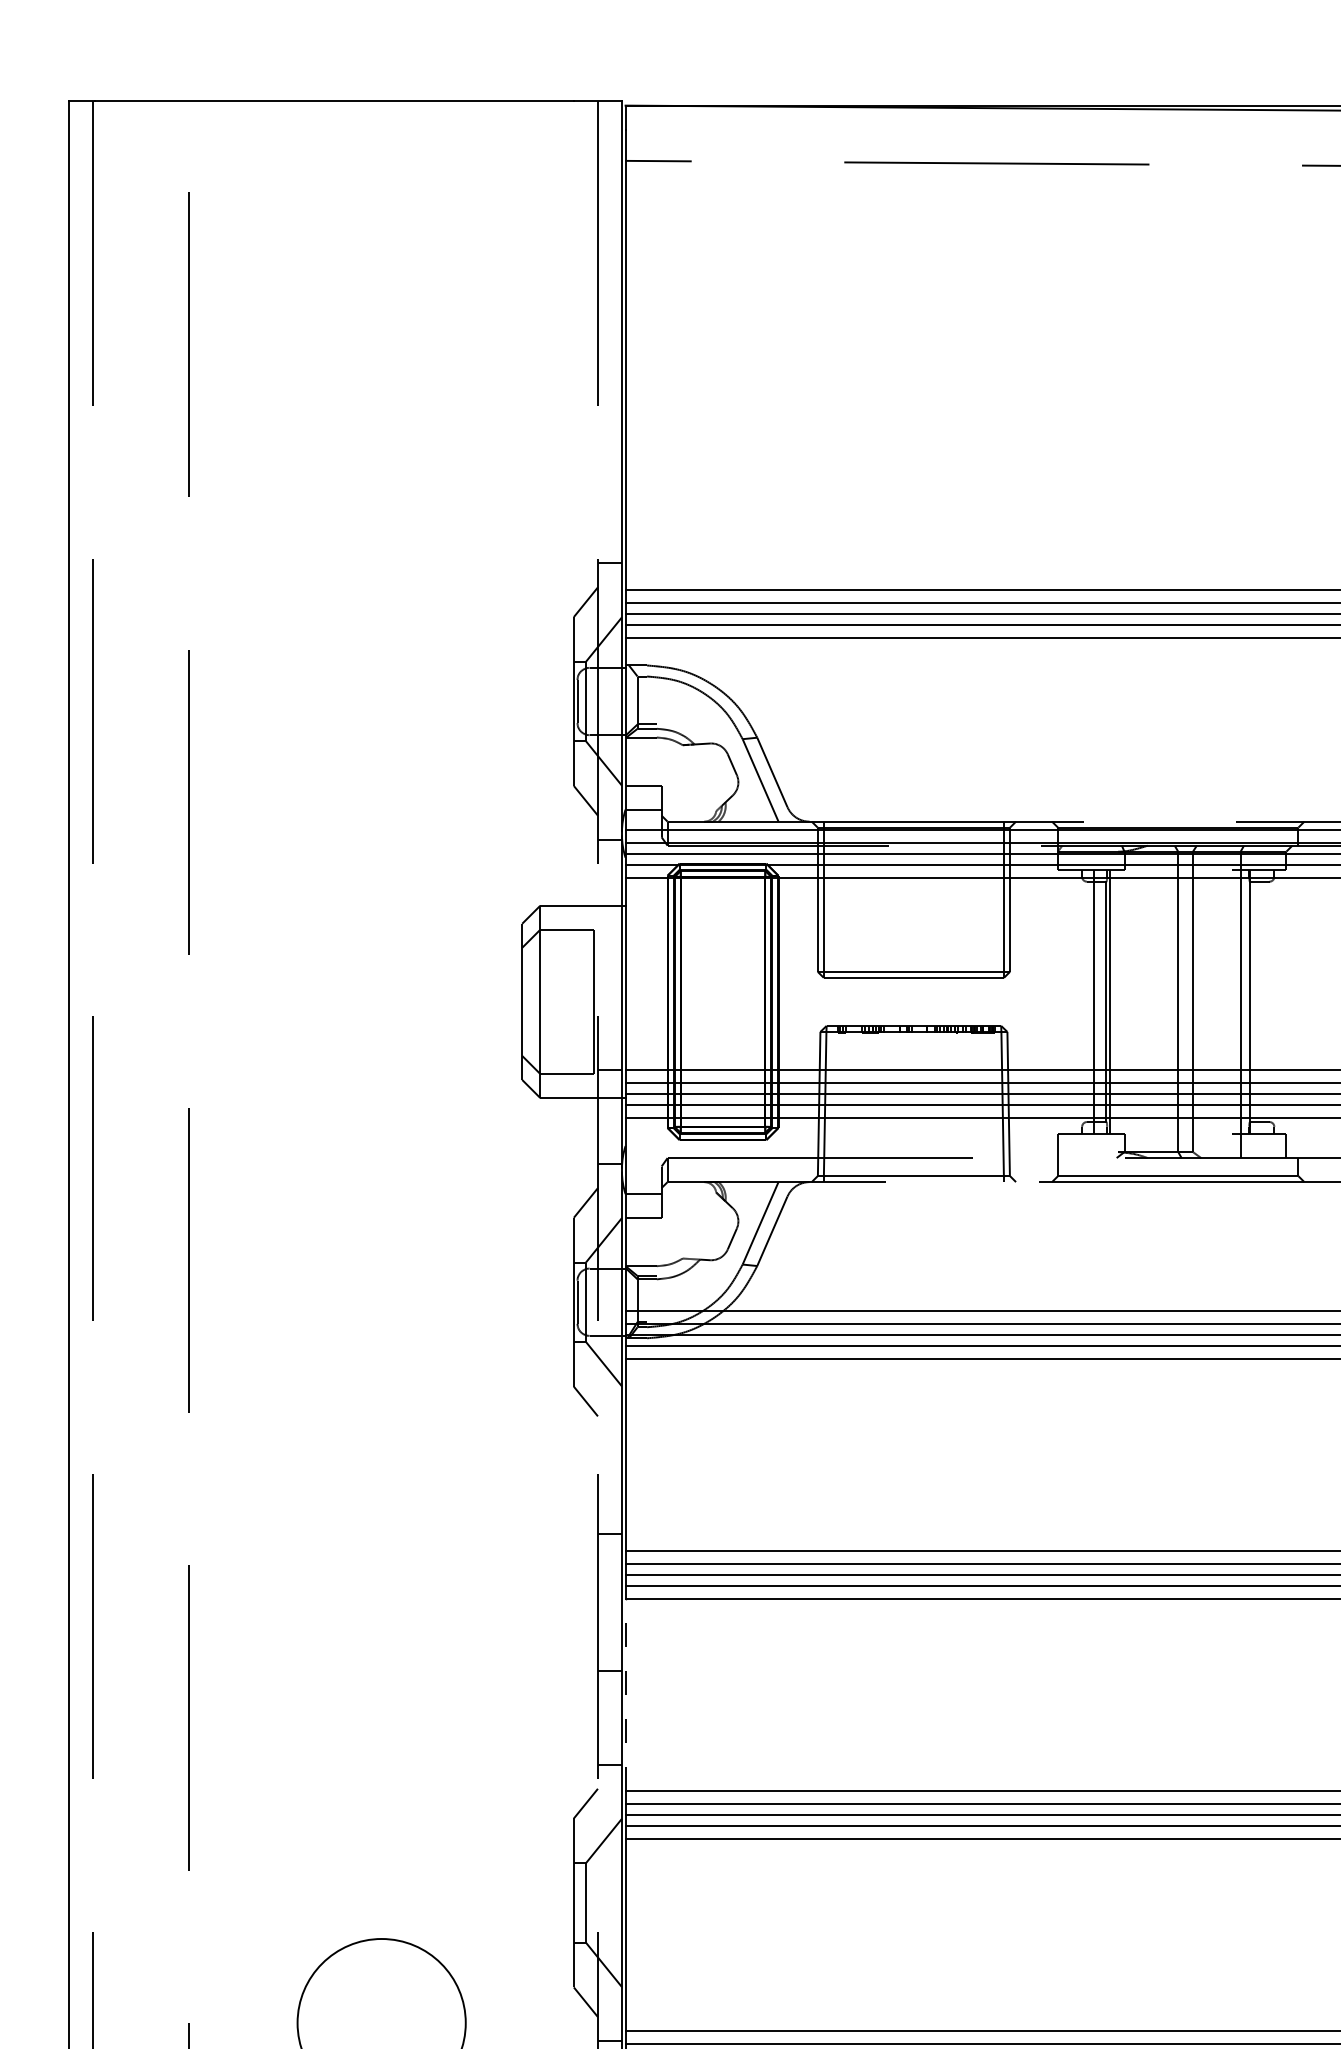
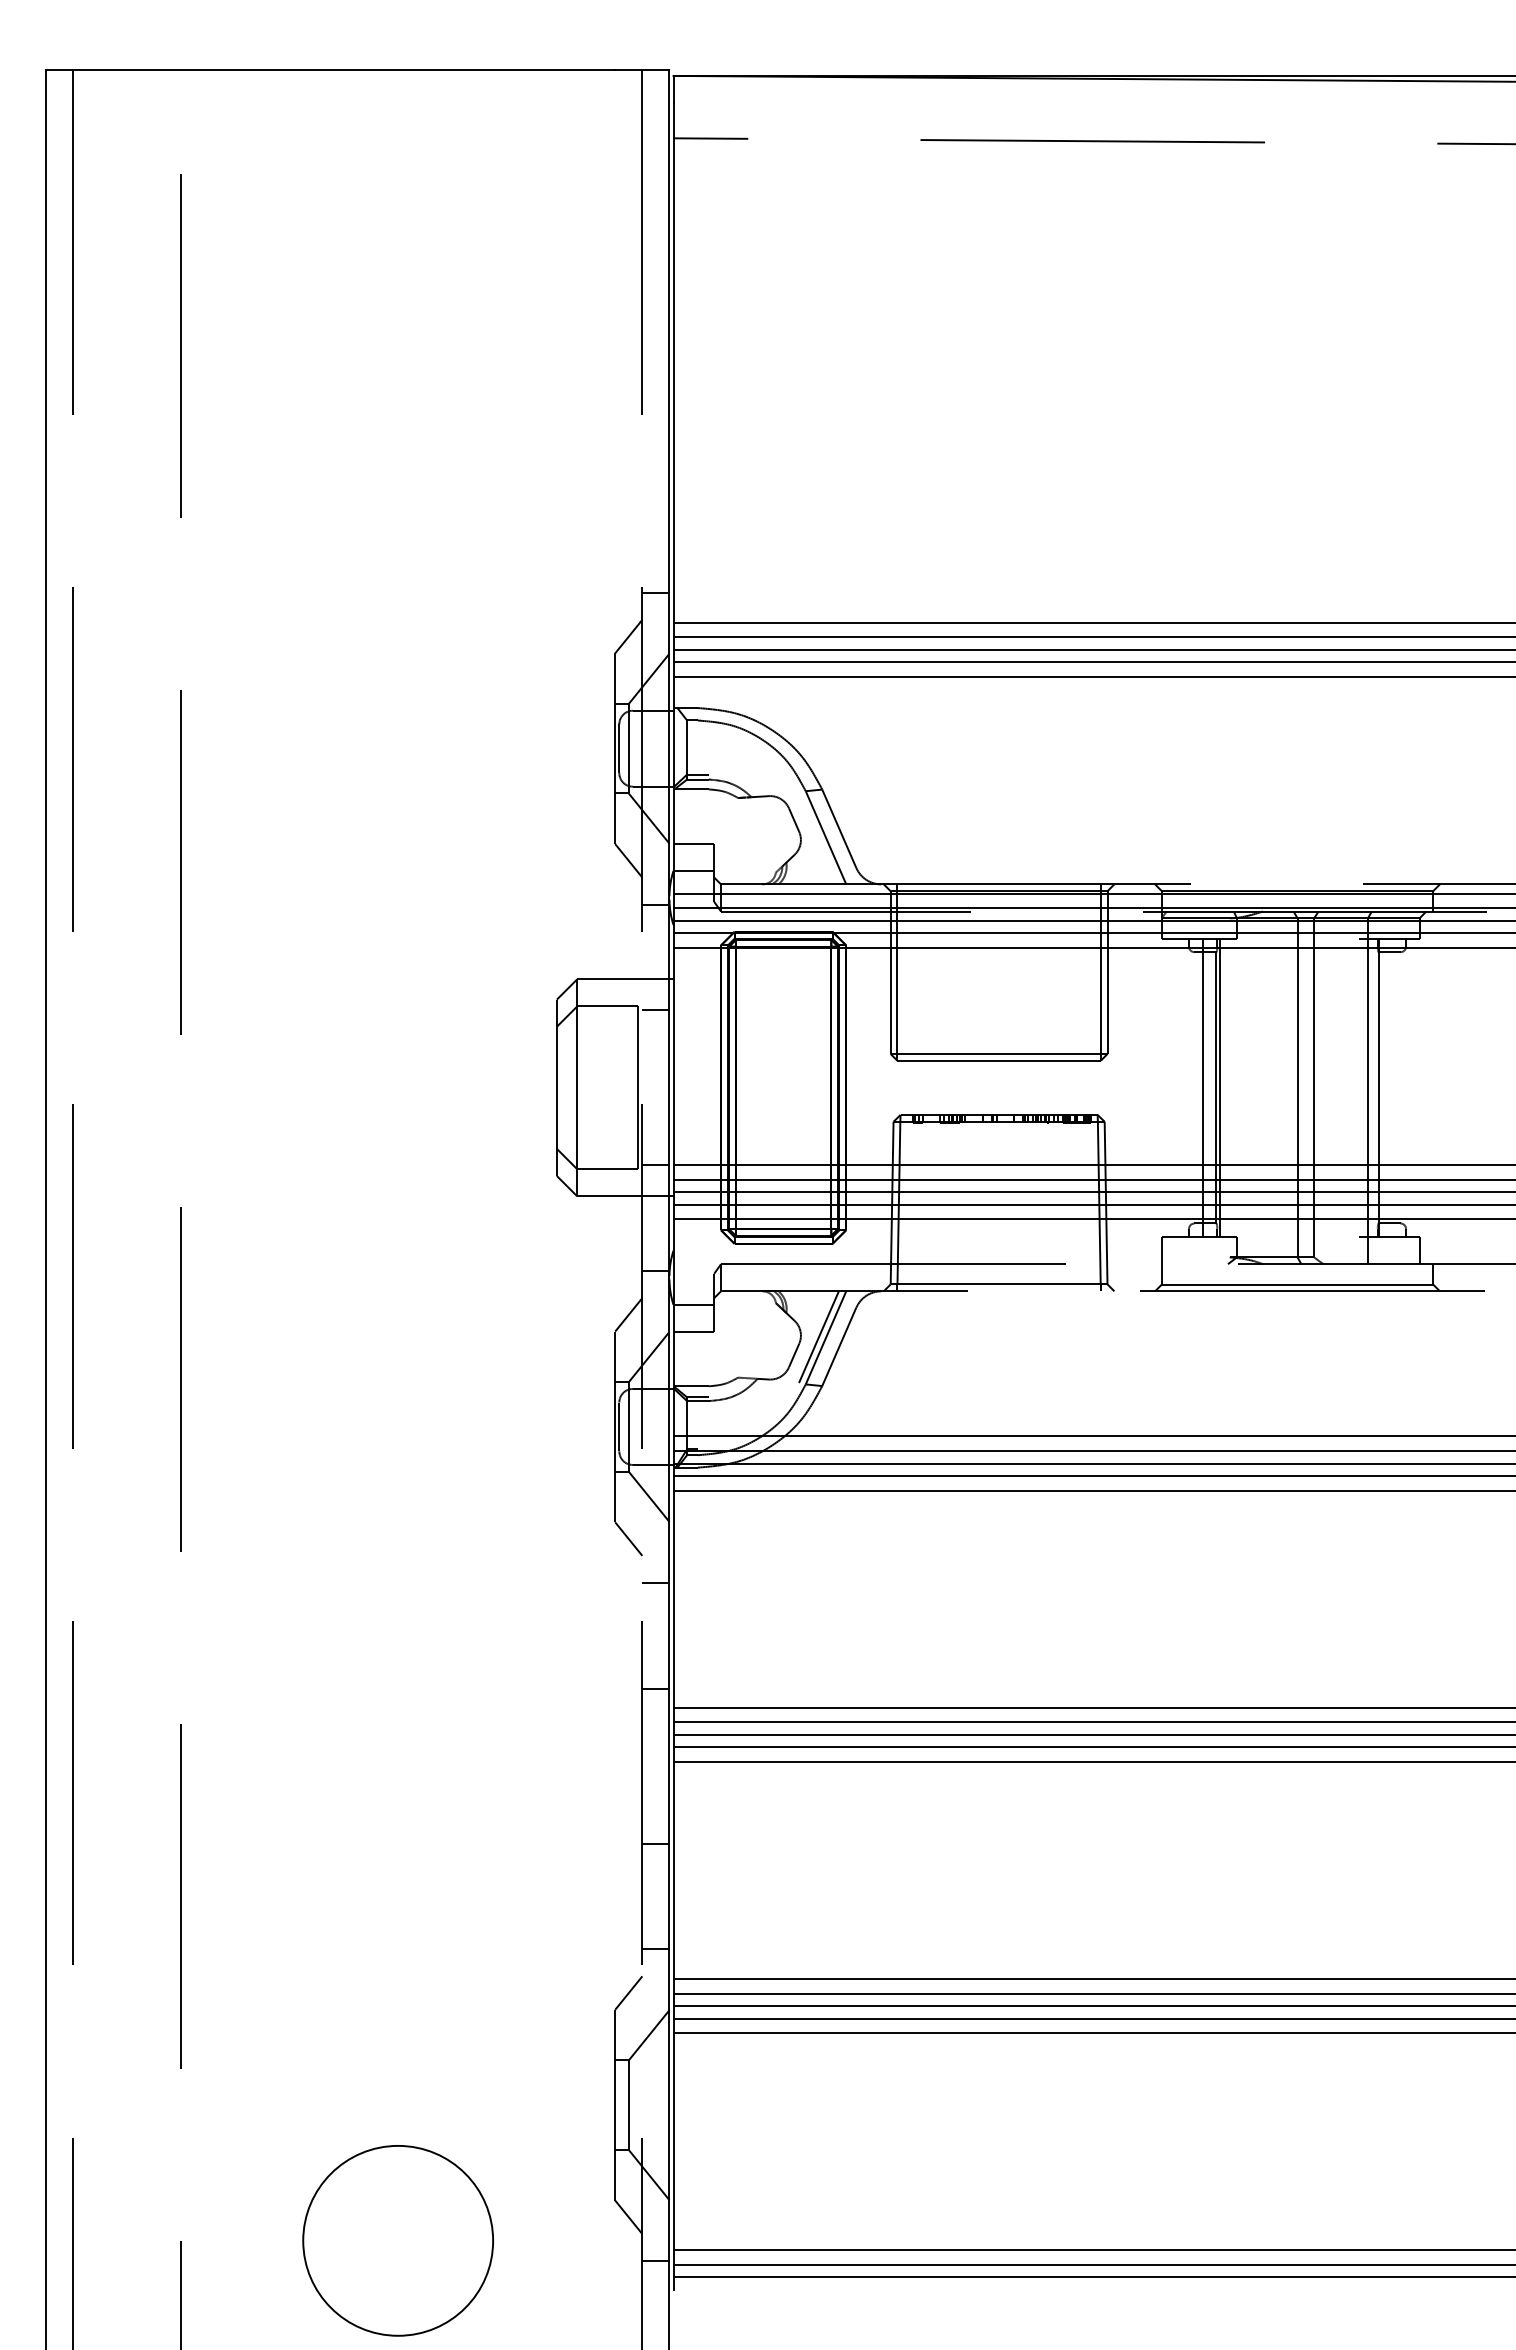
line: (609, 933) -> (655, 1010), added
line: (753, 1223) -> (818, 1337), added
line: (609, 1439) -> (655, 1582), added
line: (625, 1695) -> (673, 1870), dashed -> solid

